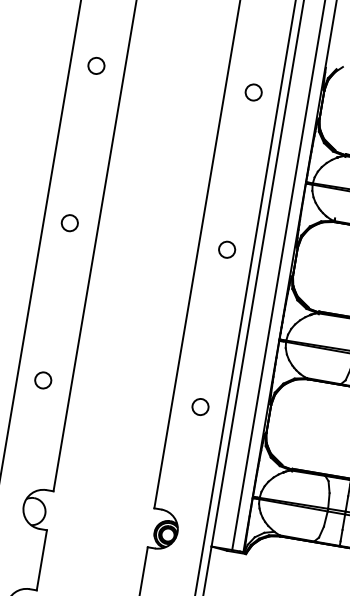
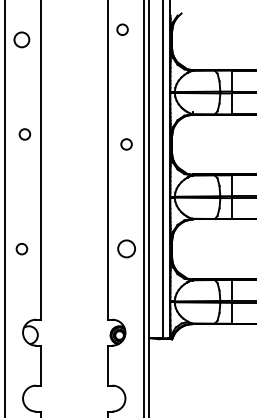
circle: (95, 65) -> (21, 39), size x1.4
circle: (253, 92) -> (122, 29), moved
circle: (69, 223) -> (24, 134), moved
circle: (200, 407) -> (126, 249), size x1.6

